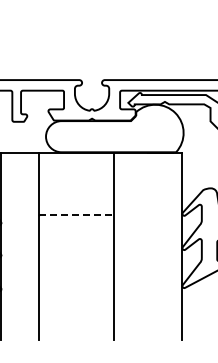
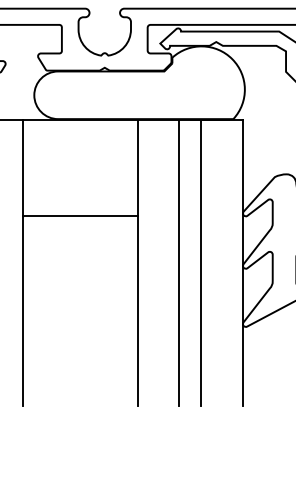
line: (76, 215) -> (80, 215), dashed -> solid
line: (140, 246) -> (178, 263), added
line: (154, 246) -> (200, 263), added

